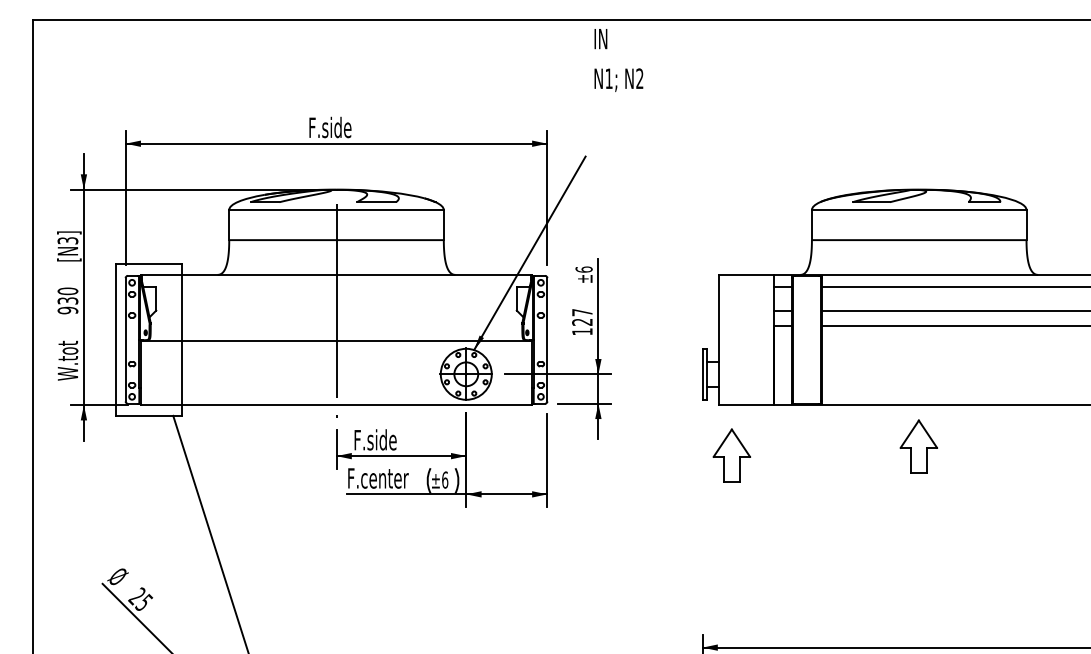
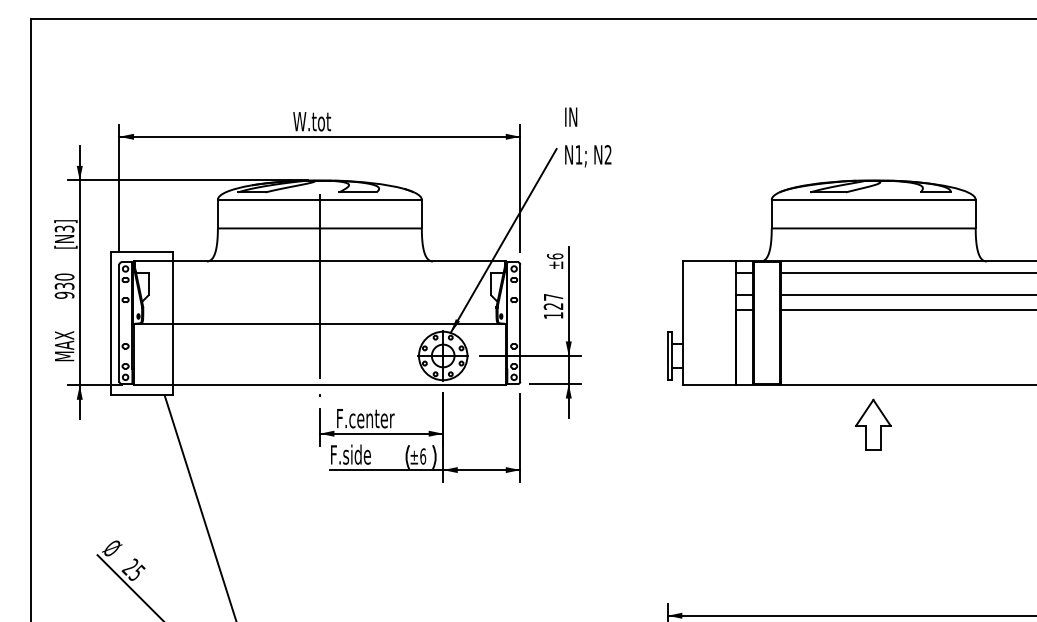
text: (618, 60) -> (587, 137), moved
text: (329, 127) -> (313, 121), F.side -> W.tot
text: (67, 360) -> (64, 342), W.tot -> MAX
text: (391, 439) -> (372, 417), F.side -> F.center
part: (731, 455) -> (695, 433), removed
text: (384, 477) -> (365, 454), F.center -> F.side

